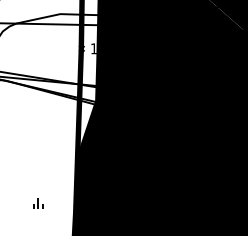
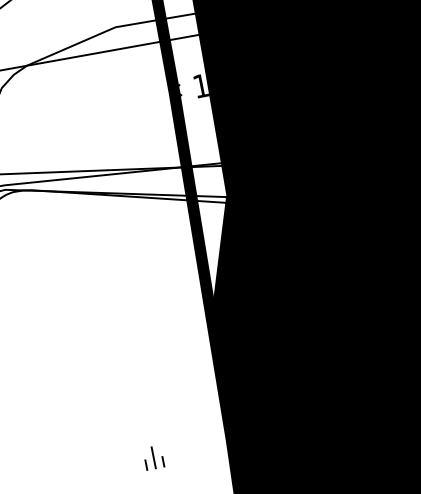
part: (38, 203) -> (153, 457), moved

